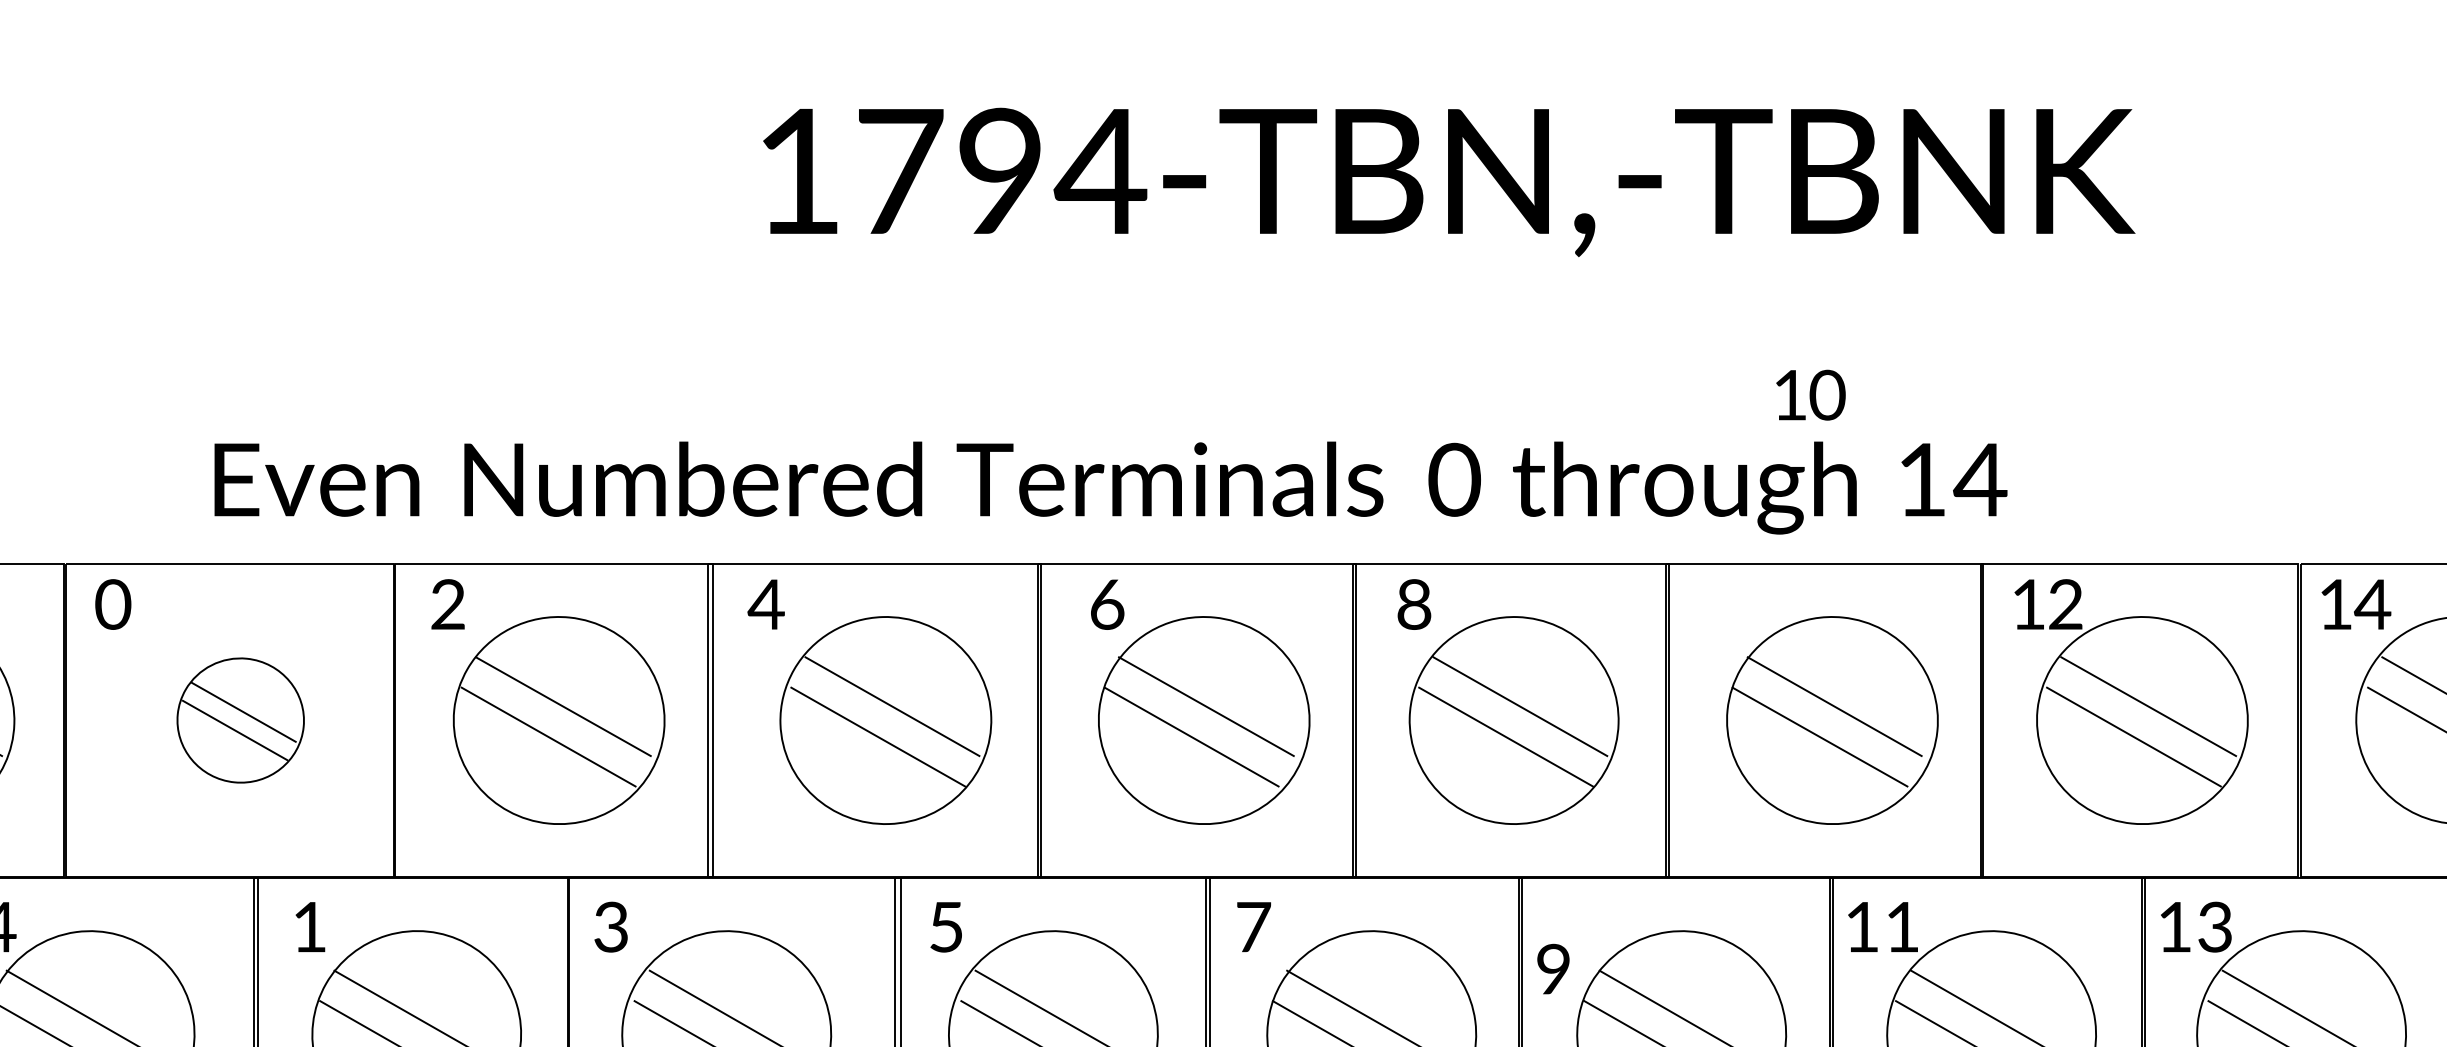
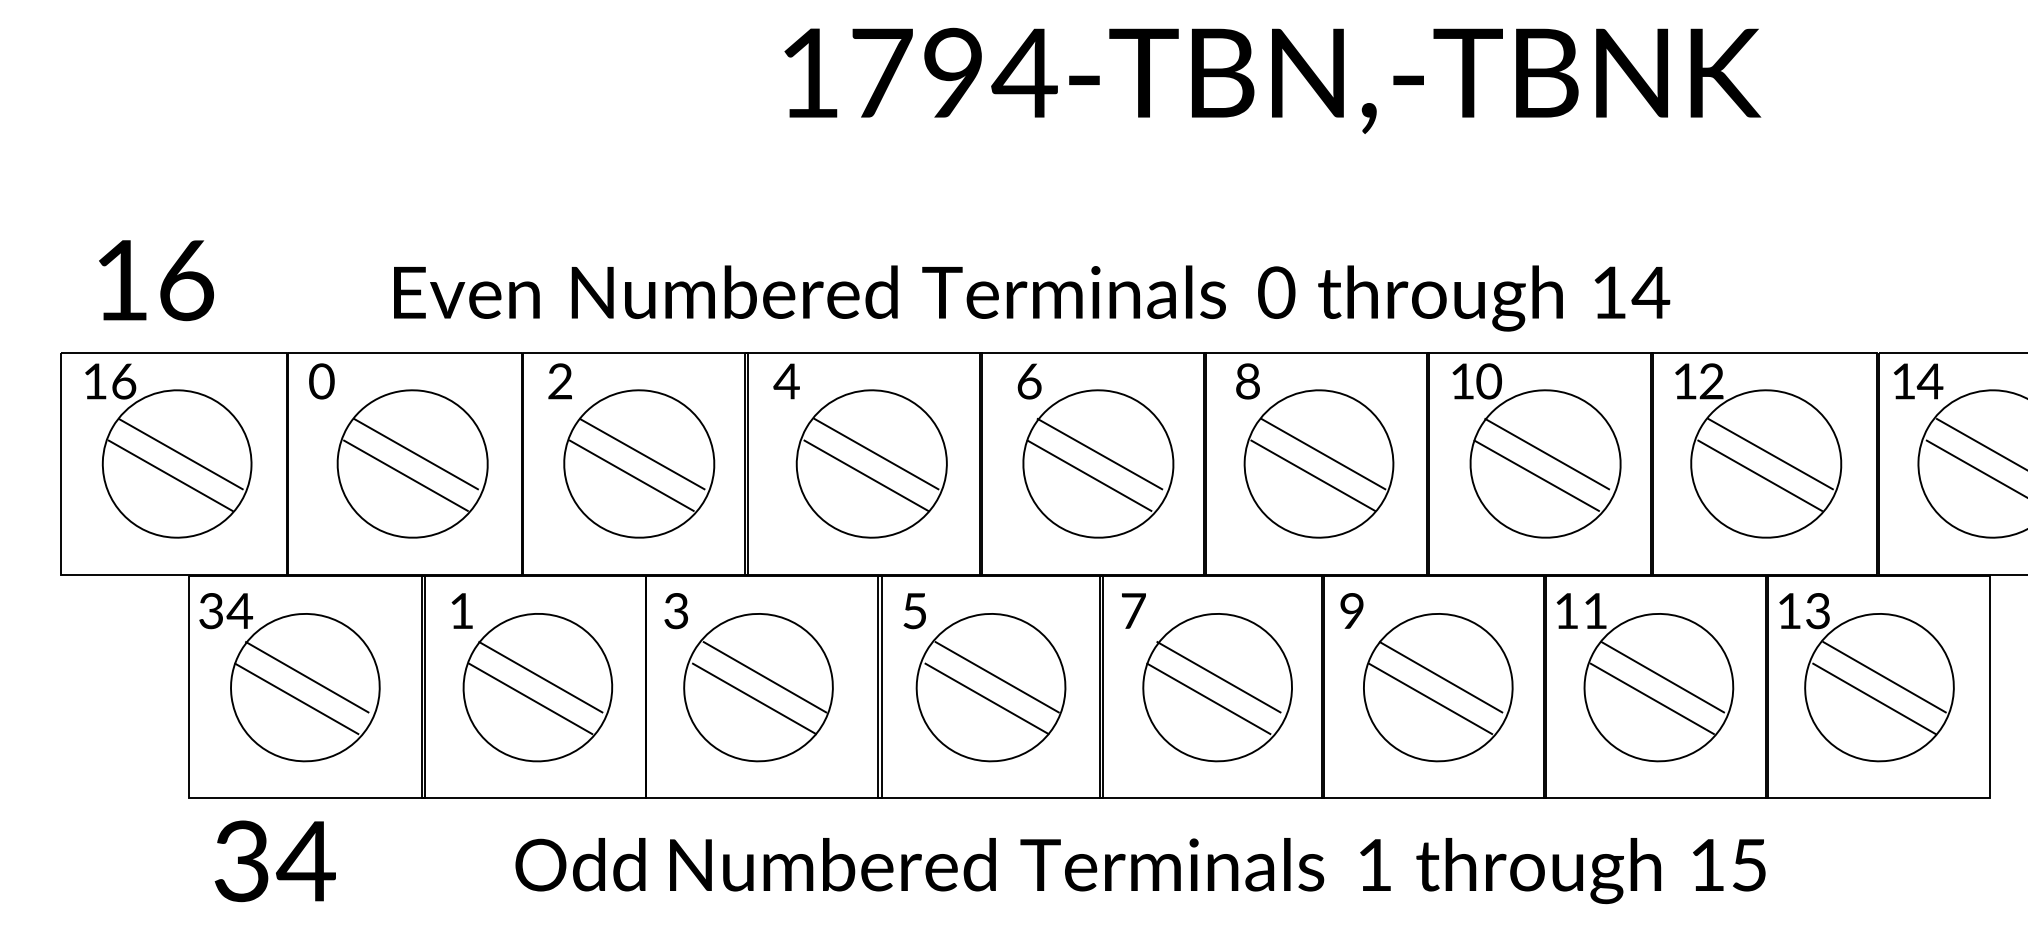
text: (1809, 395) -> (1476, 381), moved
part: (240, 719) -> (412, 463), size x1.67
text: (1552, 968) -> (1351, 610), moved

